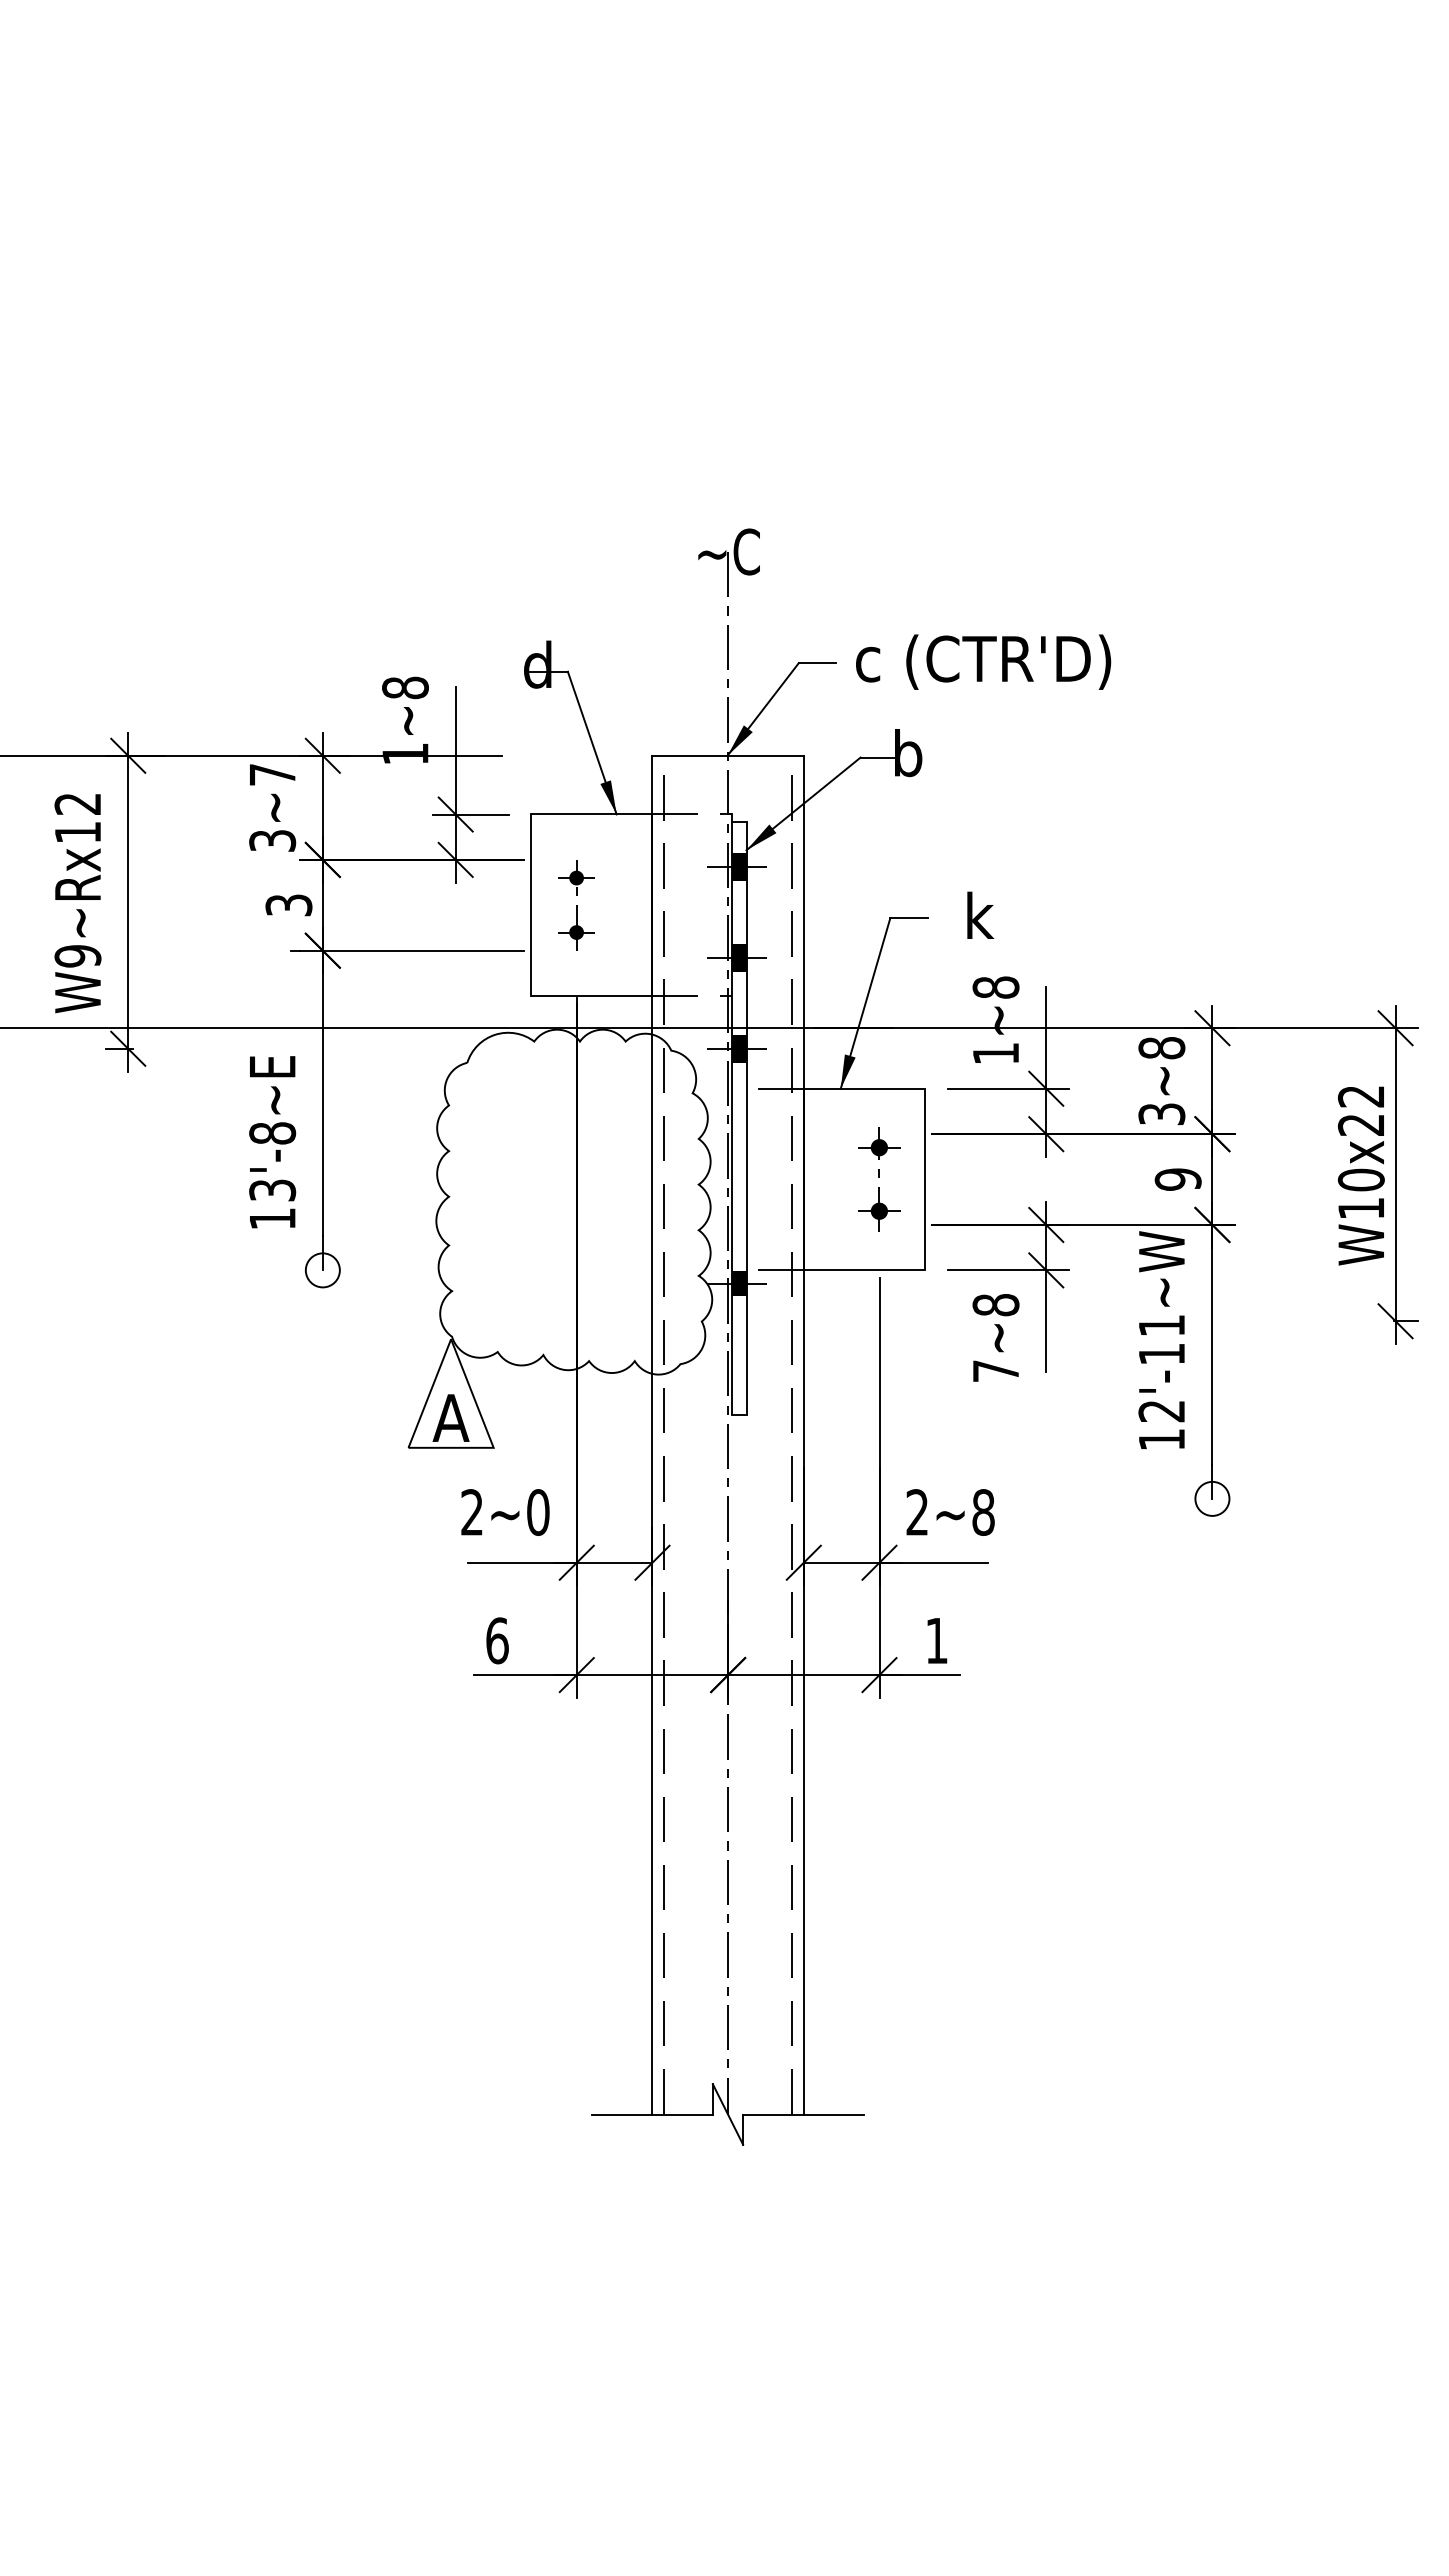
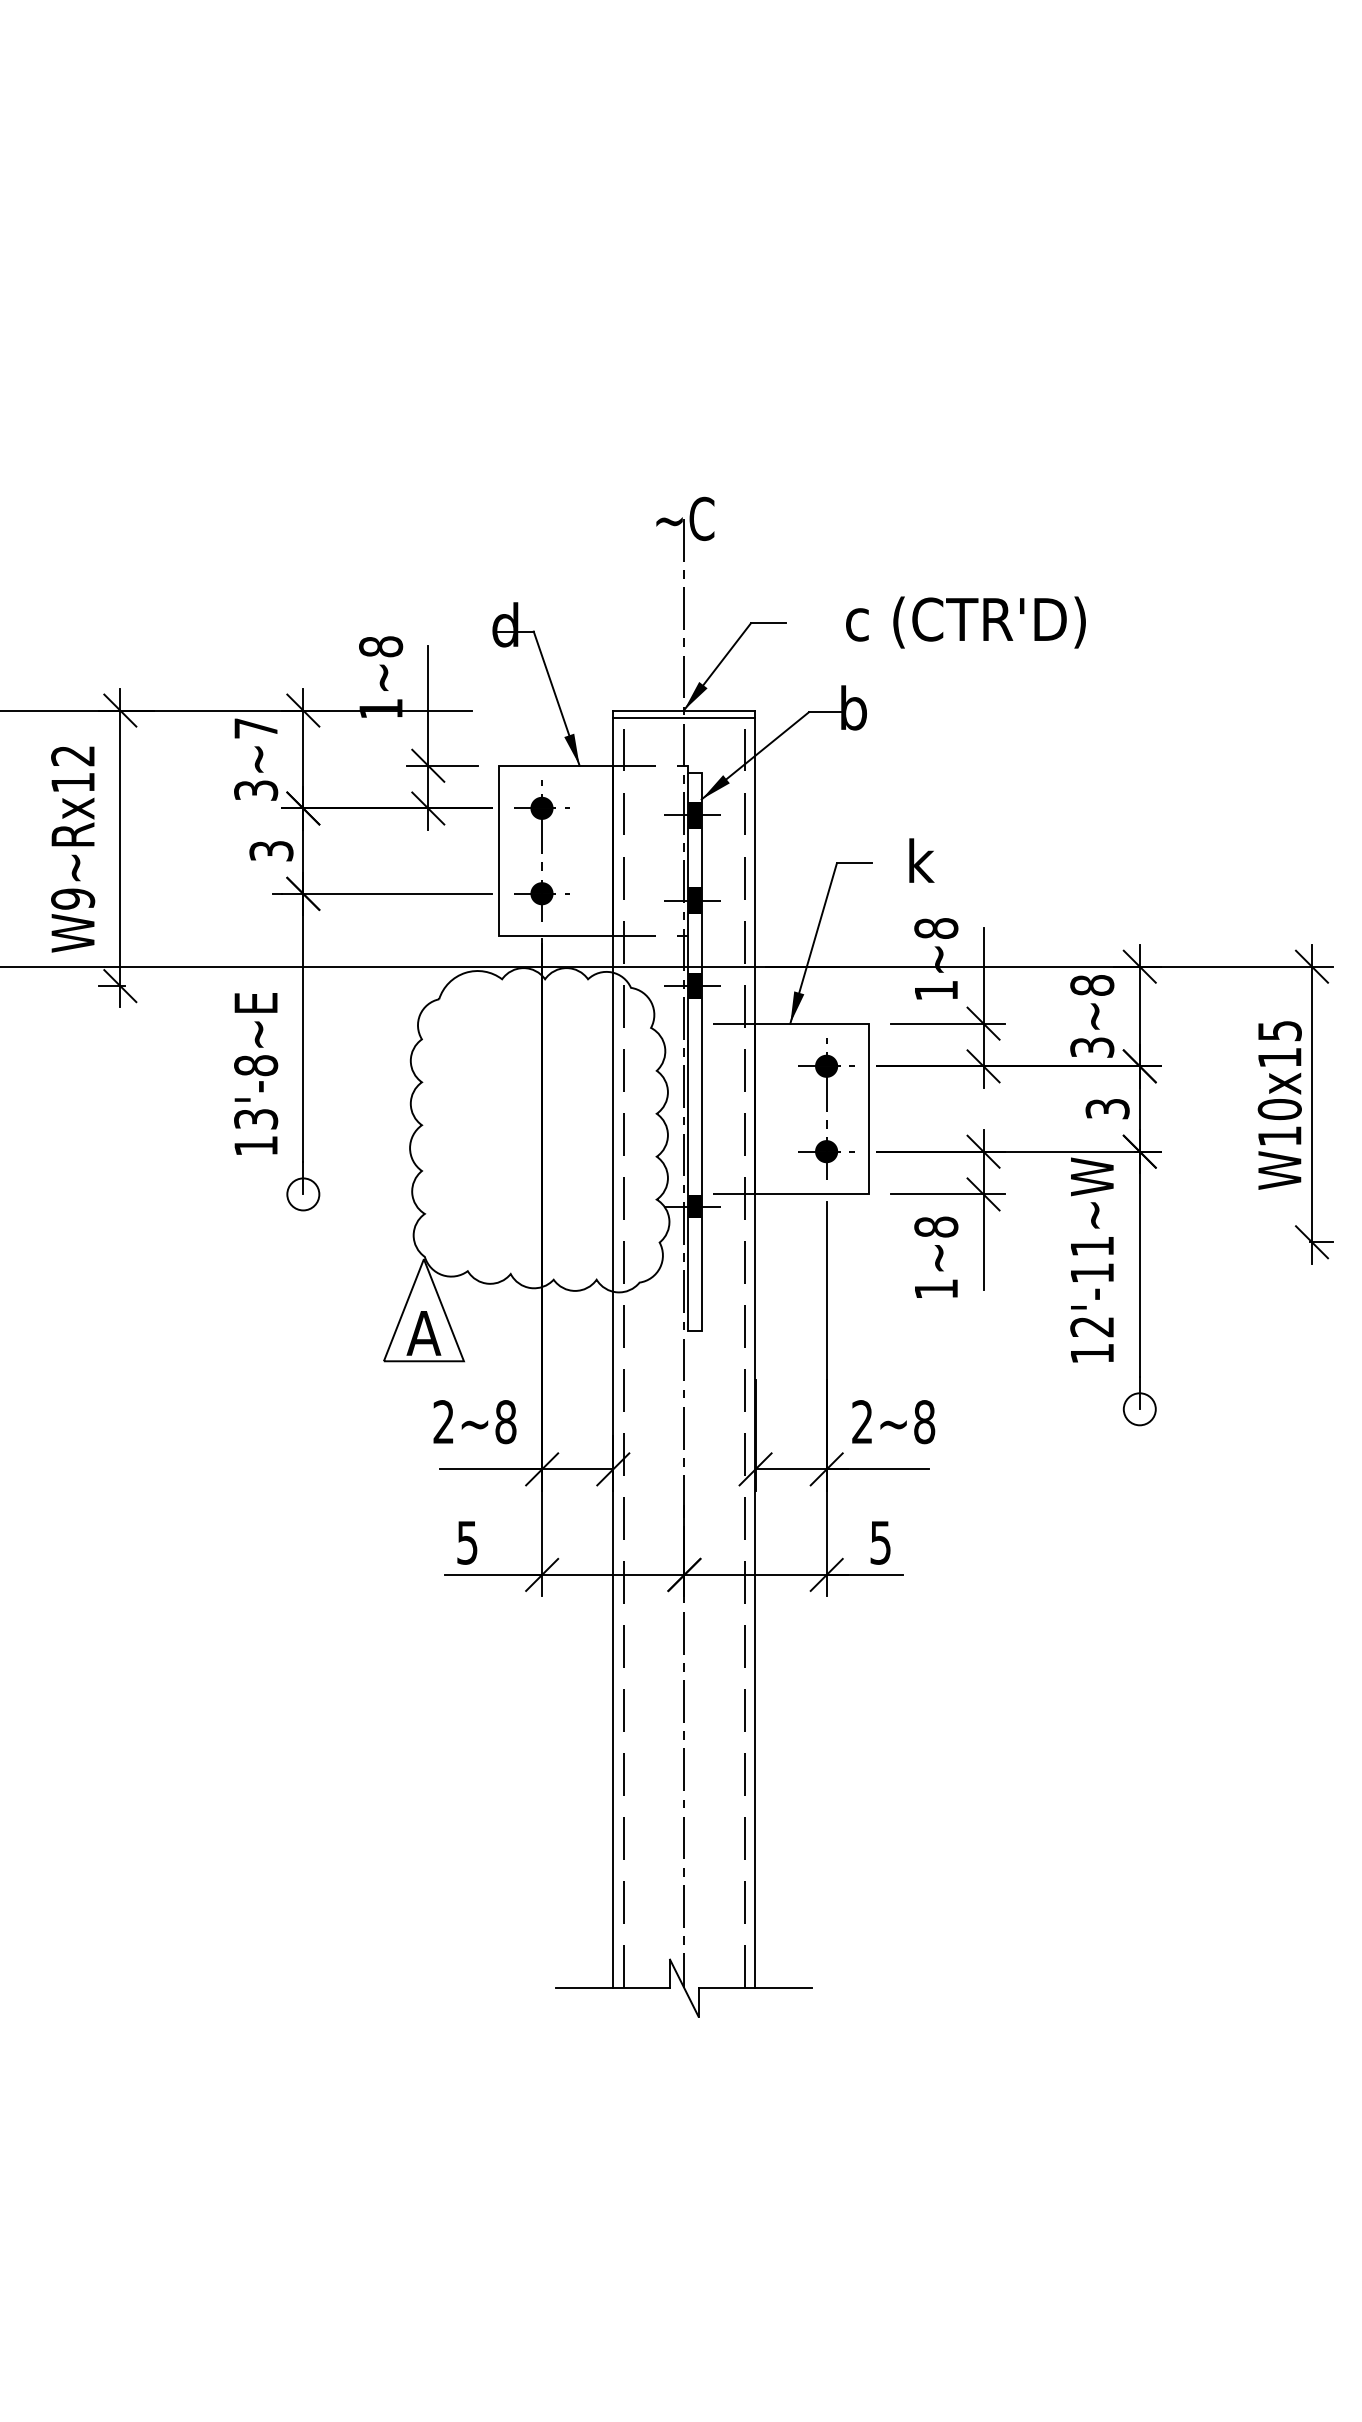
text: (983, 661) -> (965, 621), moved
line: (727, 763) -> (683, 717), added
part: (576, 905) -> (541, 851), size x1.67
text: (1360, 1110) -> (1279, 1044), W10x22 -> W10x15
part: (879, 1179) -> (826, 1108), size x1.43
text: (1177, 1179) -> (1106, 1108), 9 -> 3
text: (995, 1370) -> (935, 1288), 7~8 -> 1~8
text: (538, 1512) -> (506, 1422), 2~0 -> 2~8
text: (497, 1640) -> (467, 1542), 6 -> 5
text: (936, 1641) -> (880, 1543), 1 -> 5

